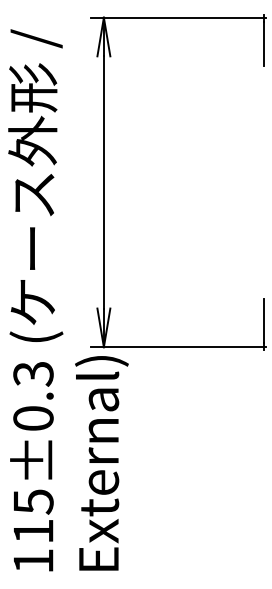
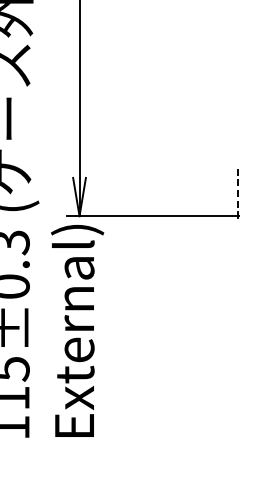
line: (263, 321) -> (237, 190), solid -> dashed

